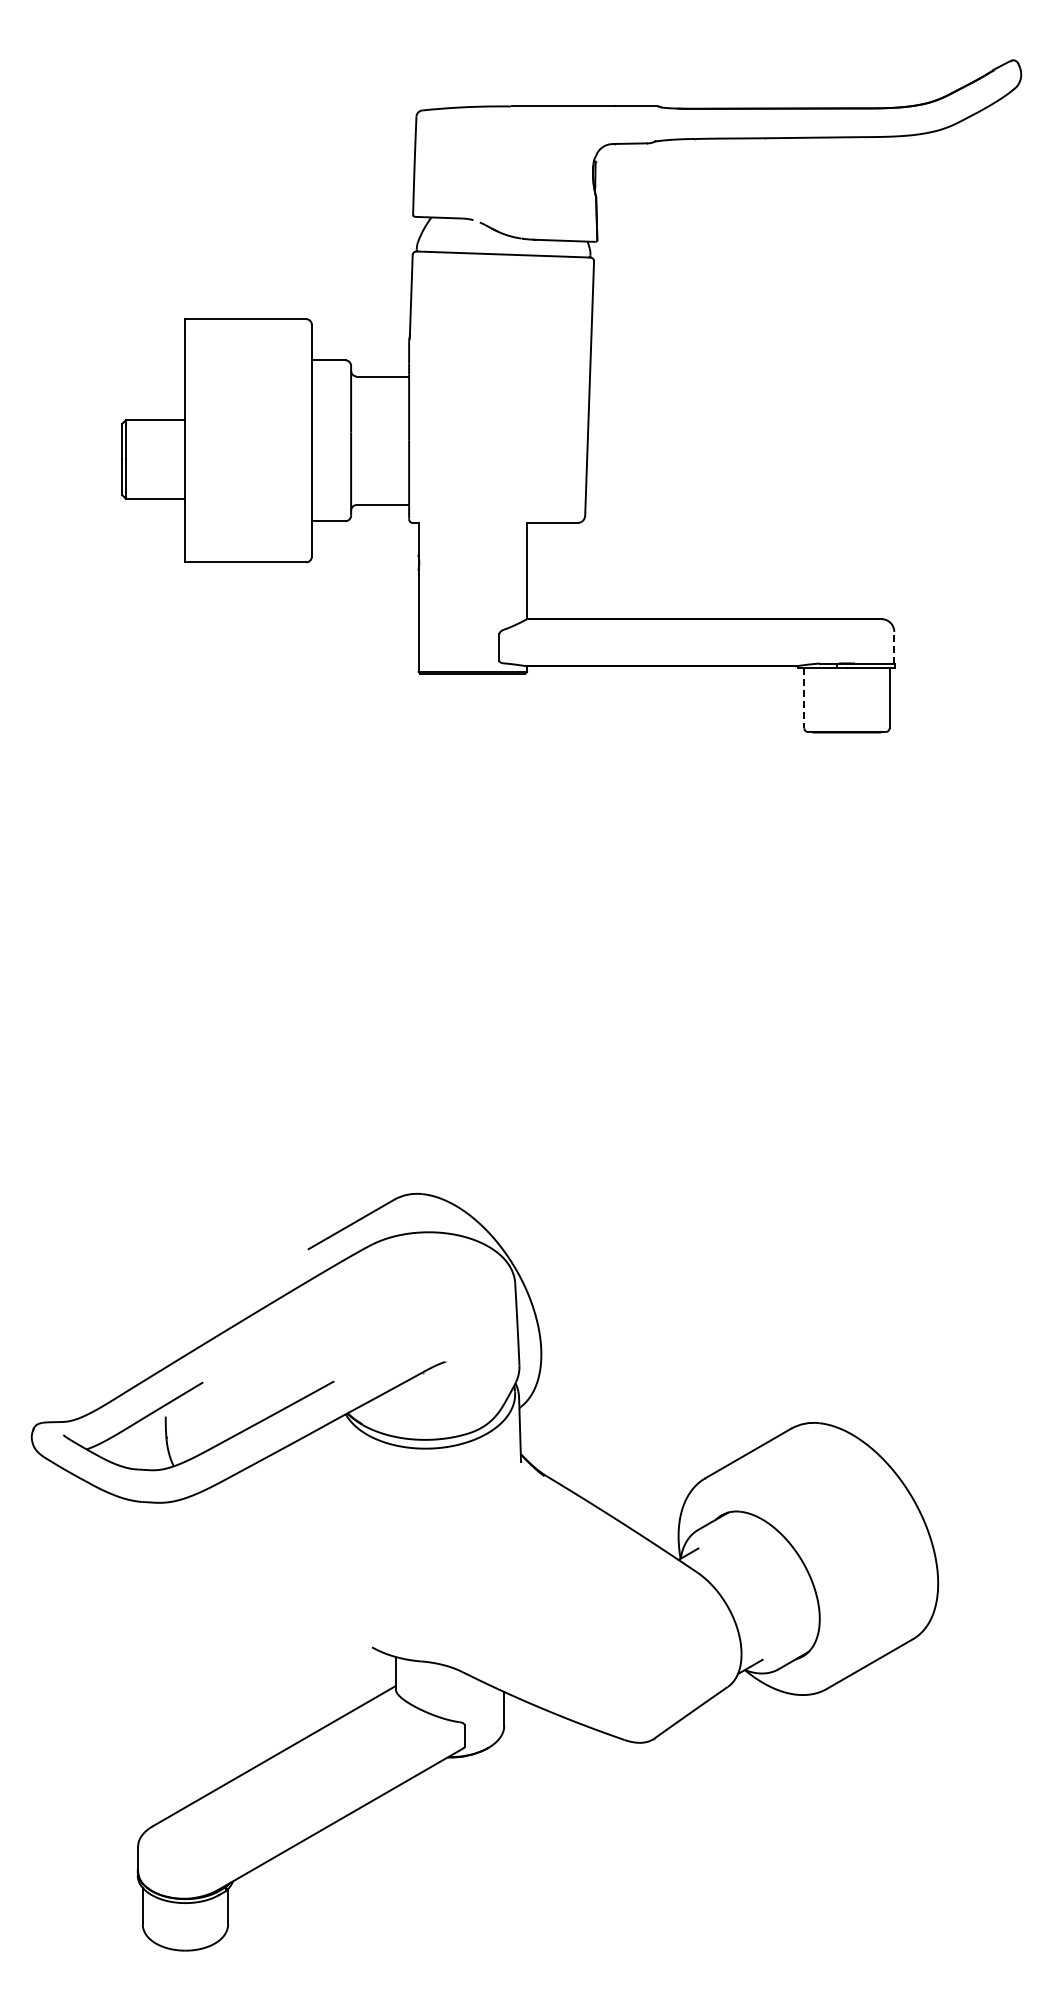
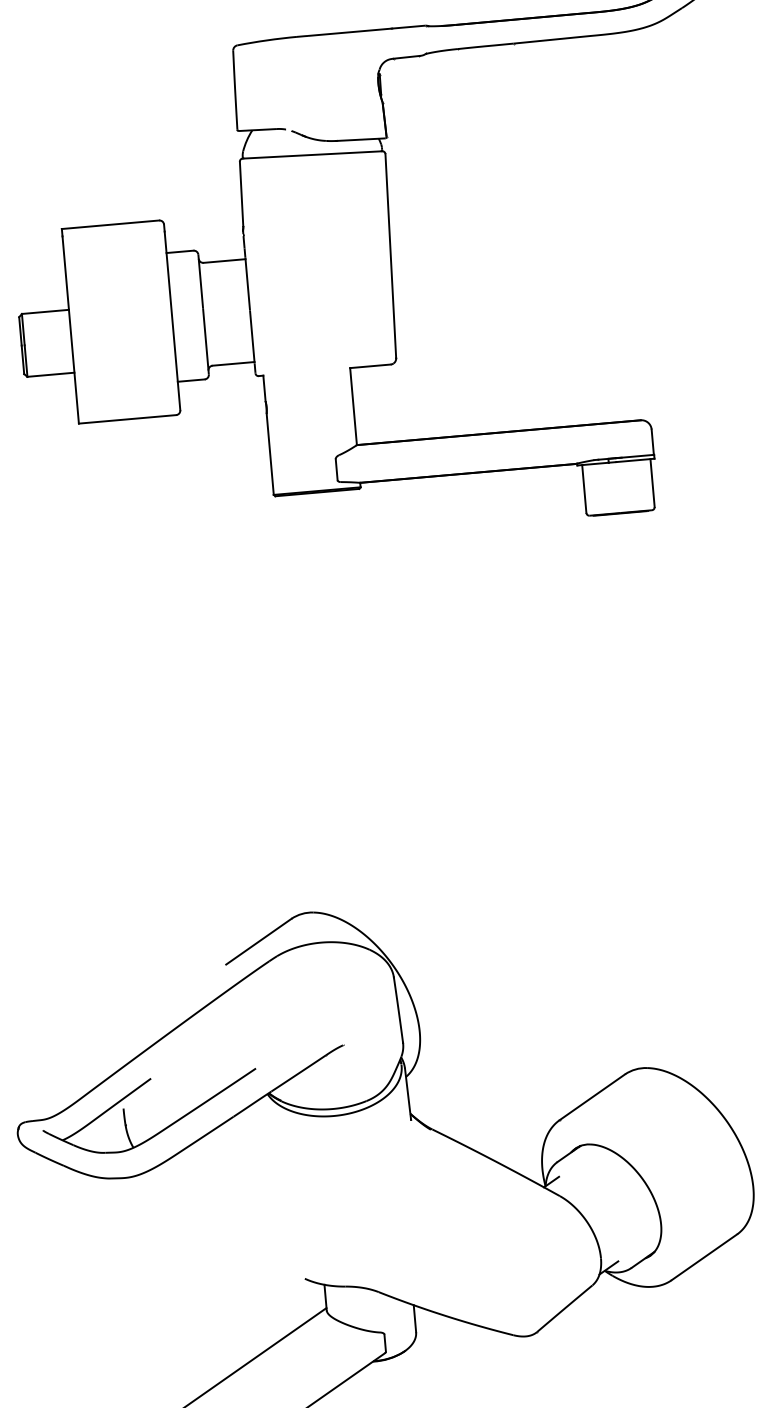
line: (894, 647) -> (652, 442), dashed -> solid
line: (804, 698) -> (584, 489), dashed -> solid

